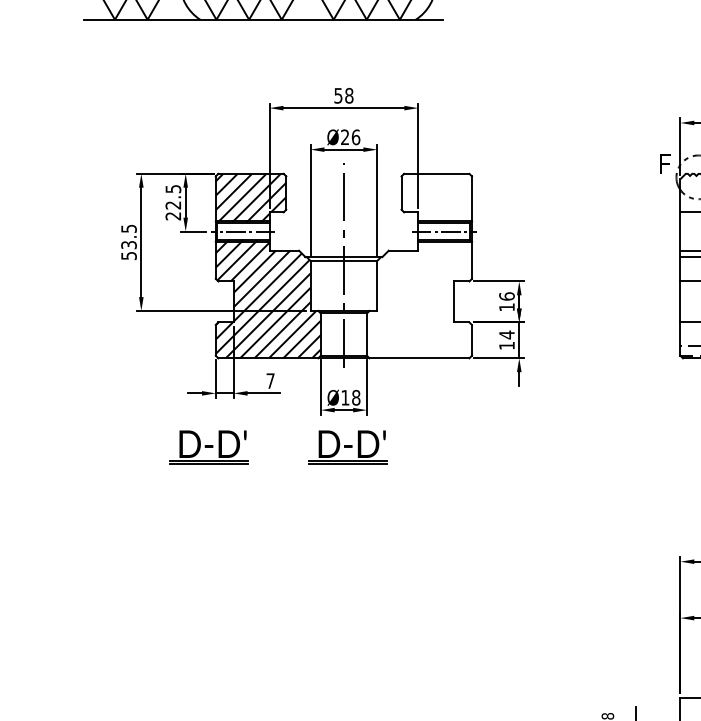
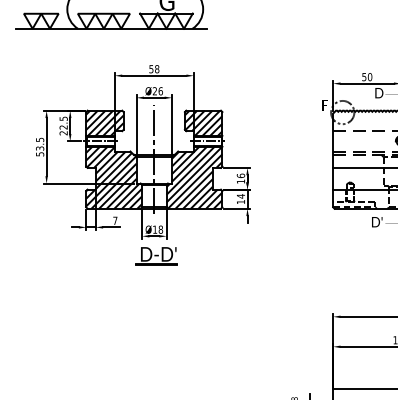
hatch: (436, 197) -> (203, 123), added
hatch: (419, 297) -> (194, 176), added
part: (208, 448) -> (82, 256), removed

